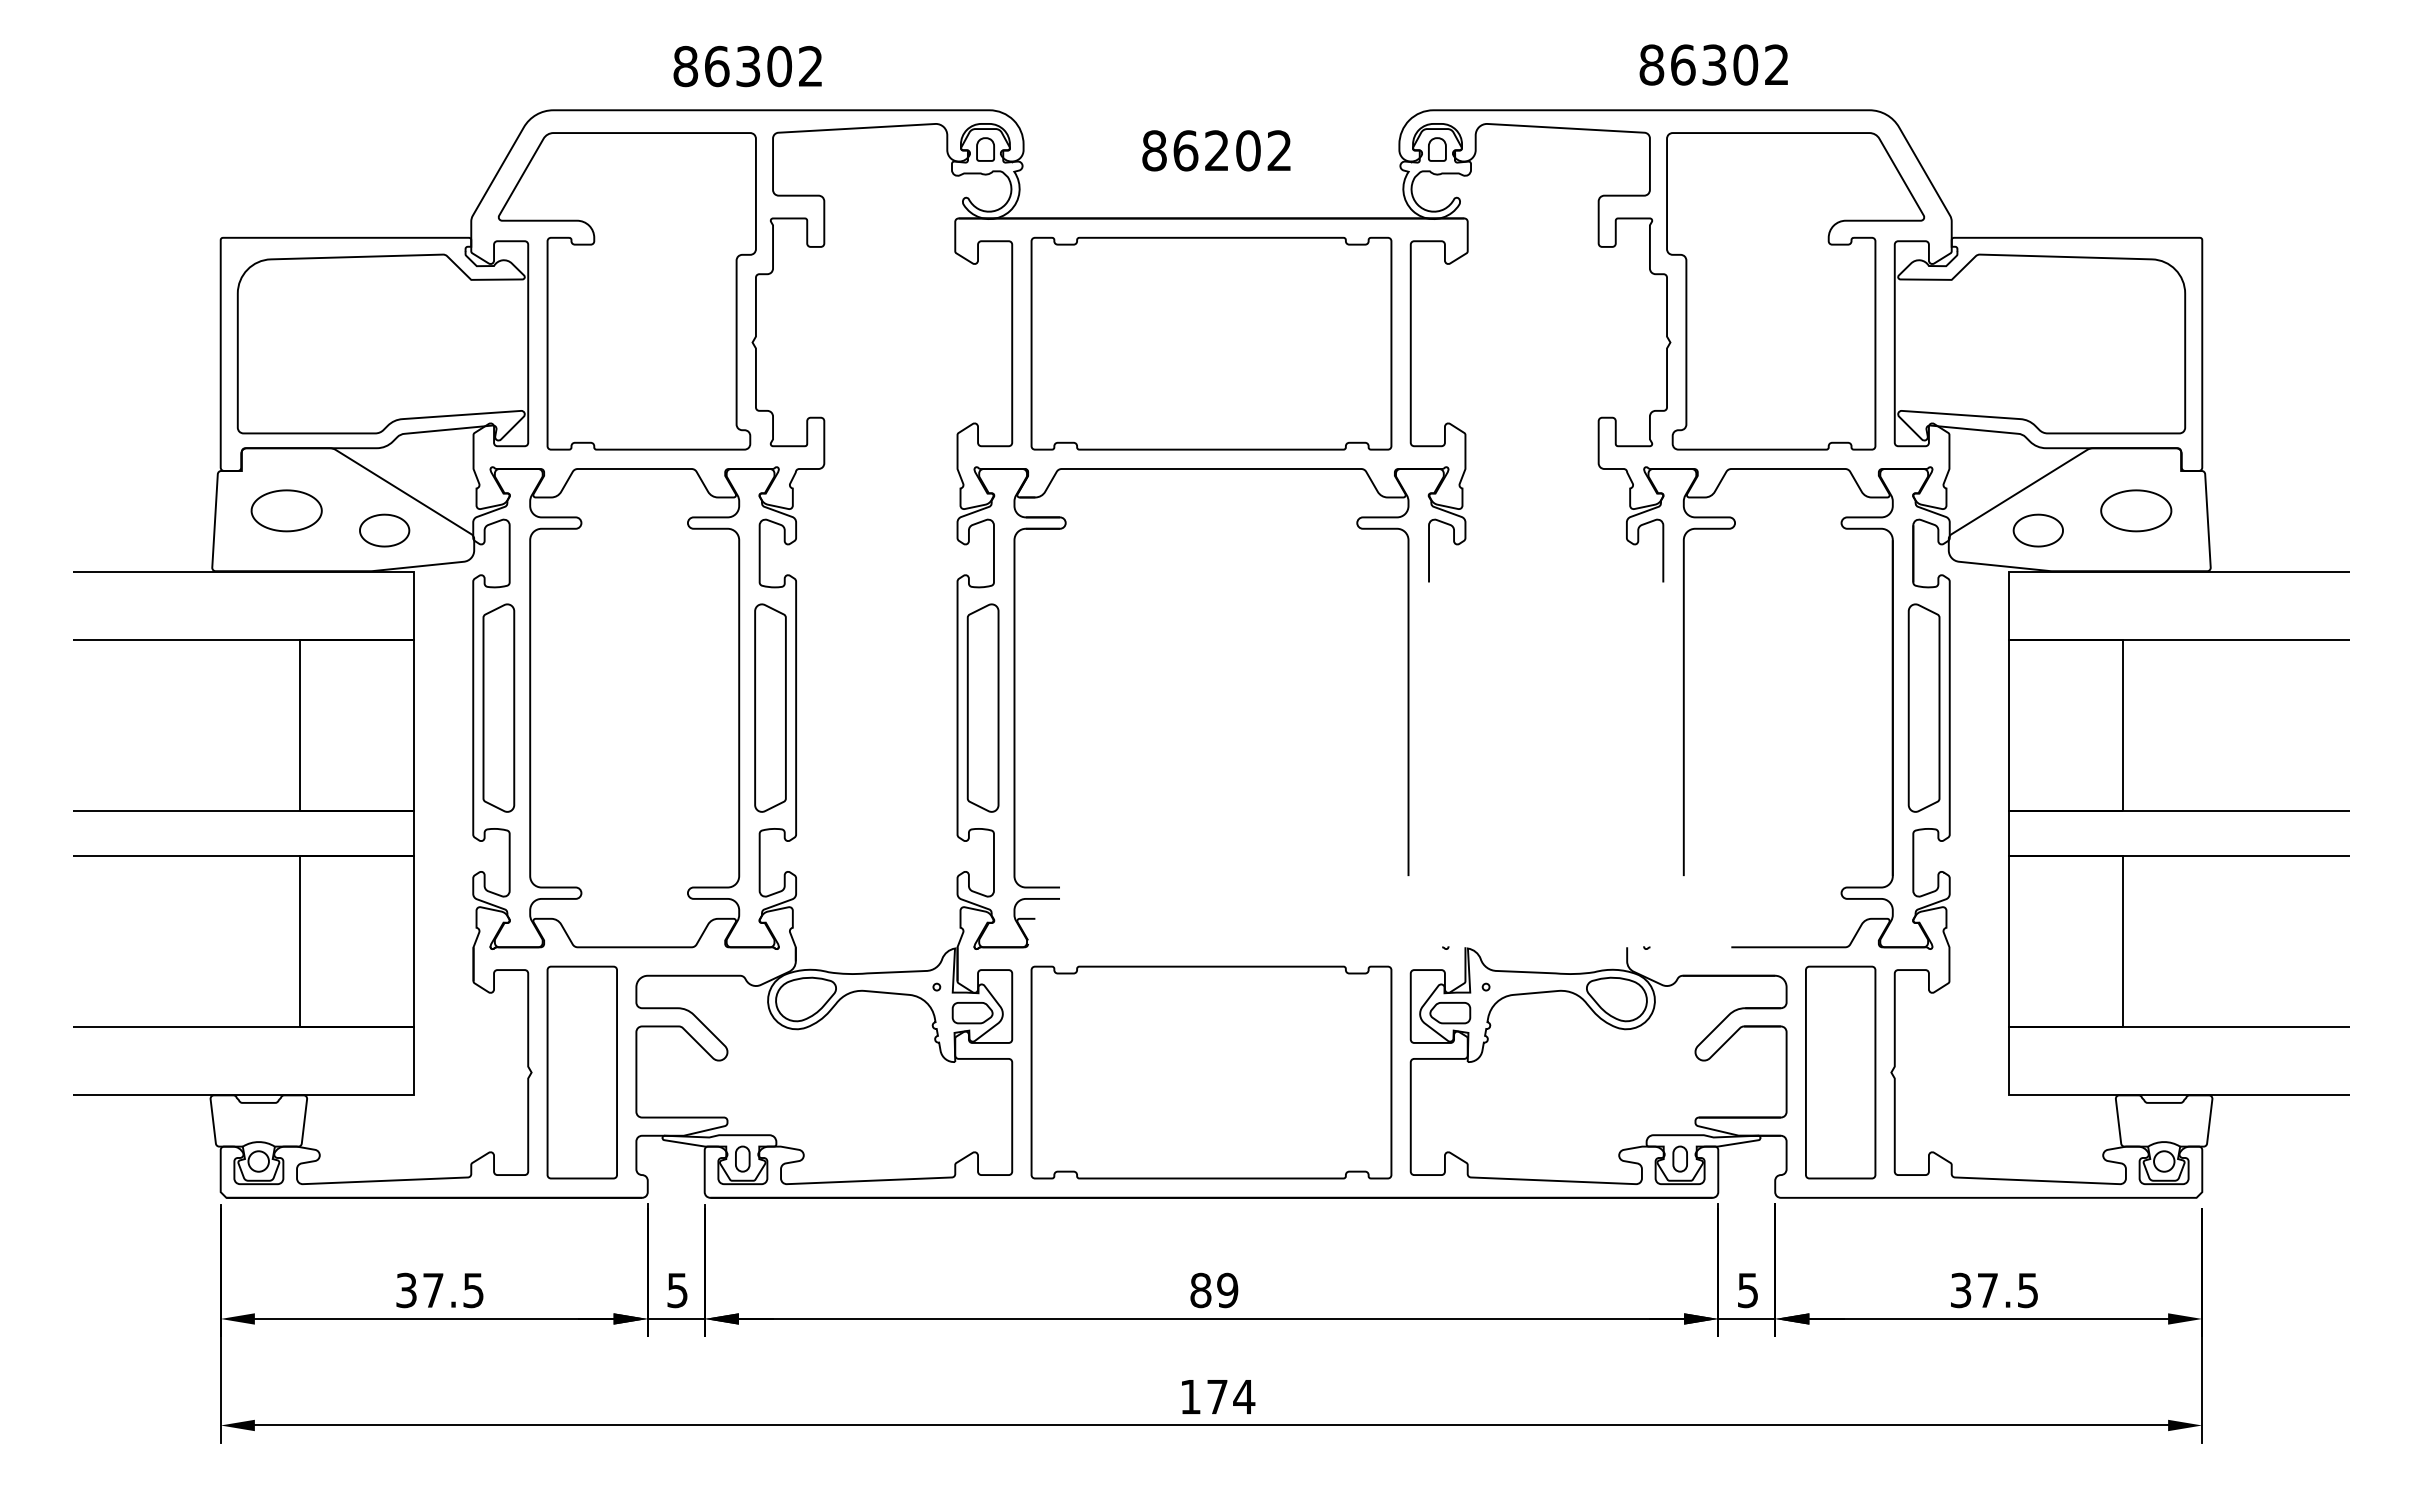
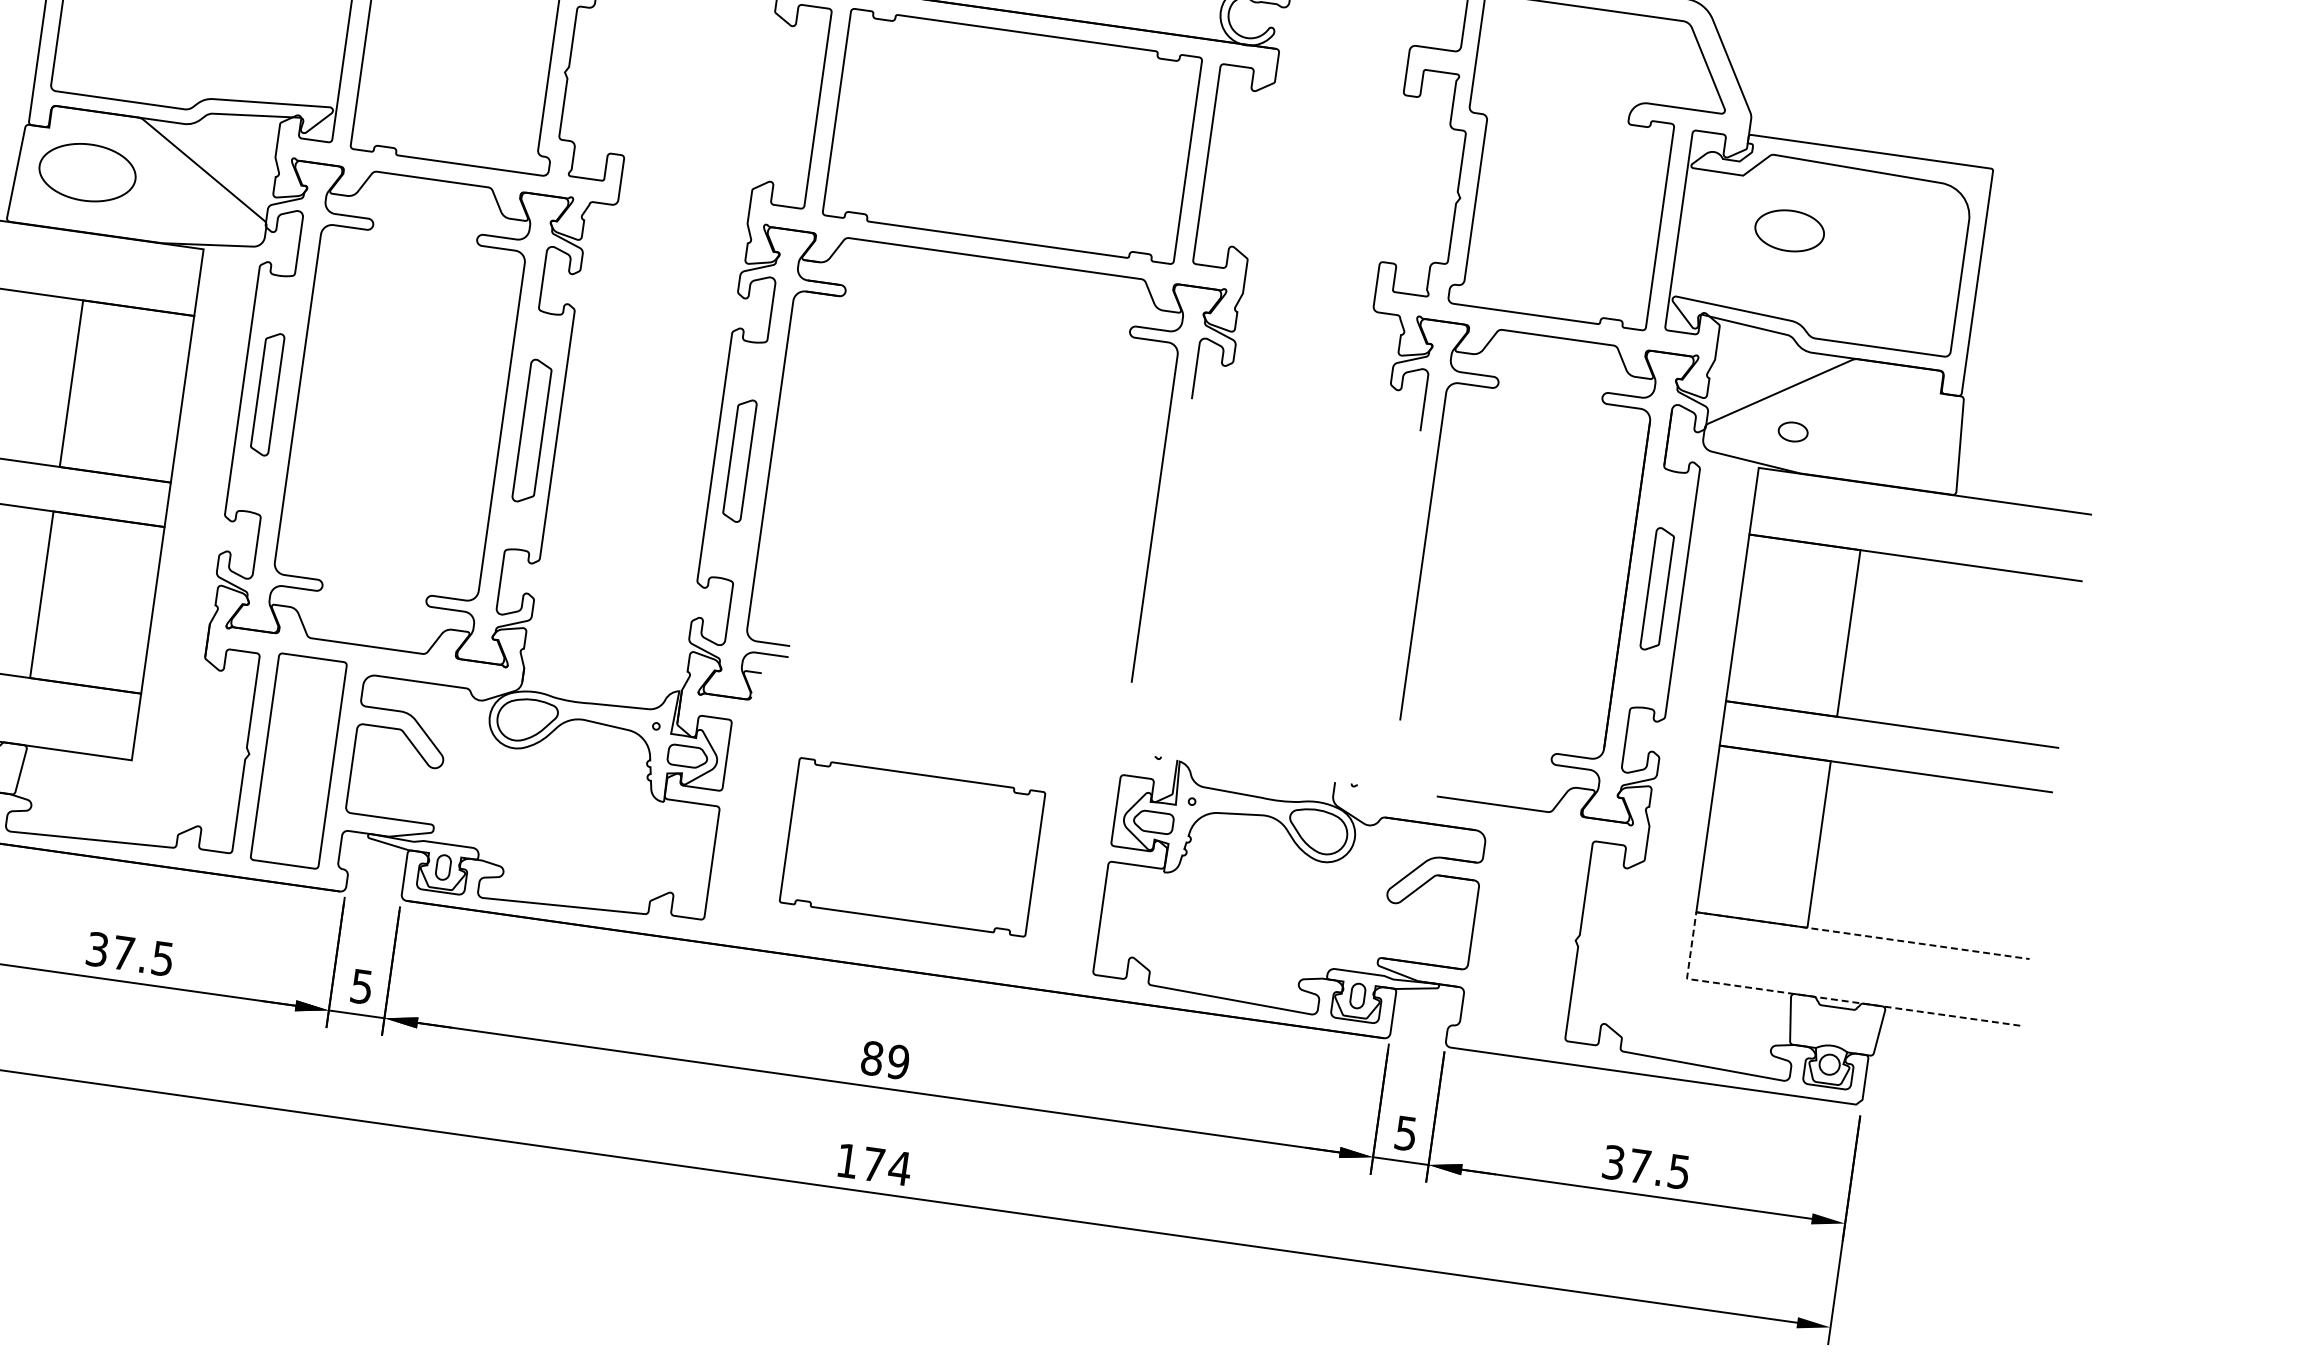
part: (286, 510) -> (87, 172), size x1.4
part: (2136, 510) -> (1789, 230), moved
part: (384, 530) -> (180, 205), removed
part: (2037, 530) -> (1792, 431), size x0.6
part: (498, 707) -> (267, 393), size x0.6
part: (770, 707) -> (532, 430), size x0.7
part: (982, 707) -> (739, 459), size x0.6
part: (1923, 707) -> (1657, 588), size x0.6
line: (2008, 1060) -> (1691, 944), solid -> dashed
part: (1211, 1072) -> (912, 847), size x0.7
part: (1840, 1072) -> (1526, 933), removed

